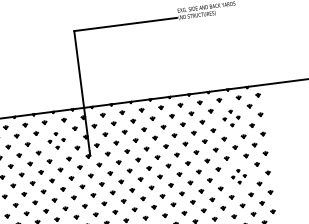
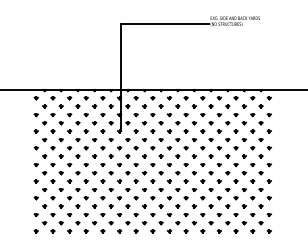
part: (231, 117) -> (244, 114), size x1.43
part: (56, 140) -> (94, 114), size x1.43
part: (239, 176) -> (244, 164), size x1.67

